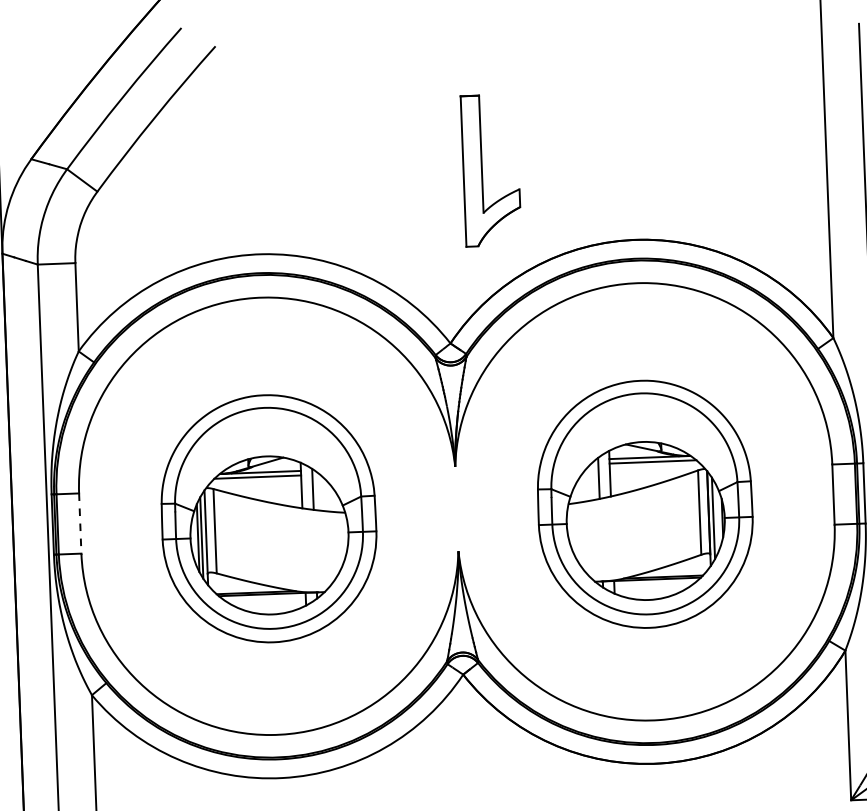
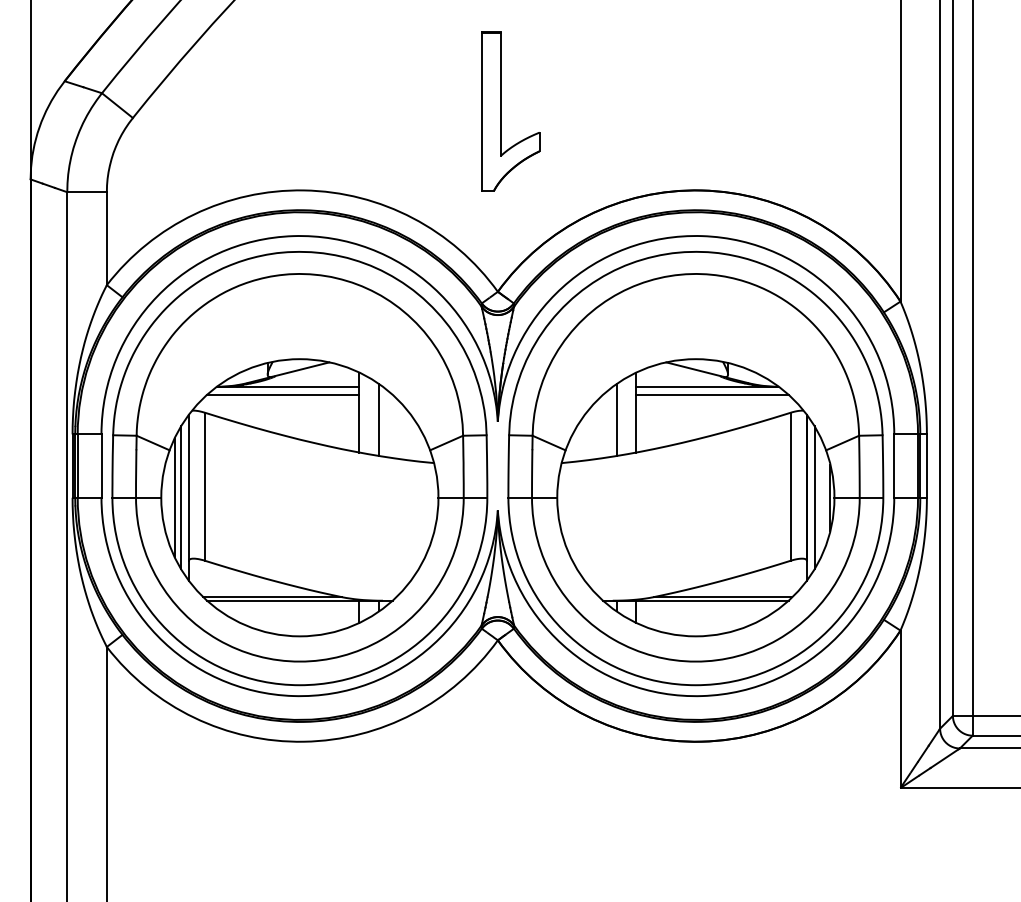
part: (482, 170) -> (501, 111), moved
part: (644, 504) -> (695, 468), size x1.67
part: (268, 518) -> (299, 468), size x1.67
line: (80, 523) -> (101, 466), dashed -> solid

